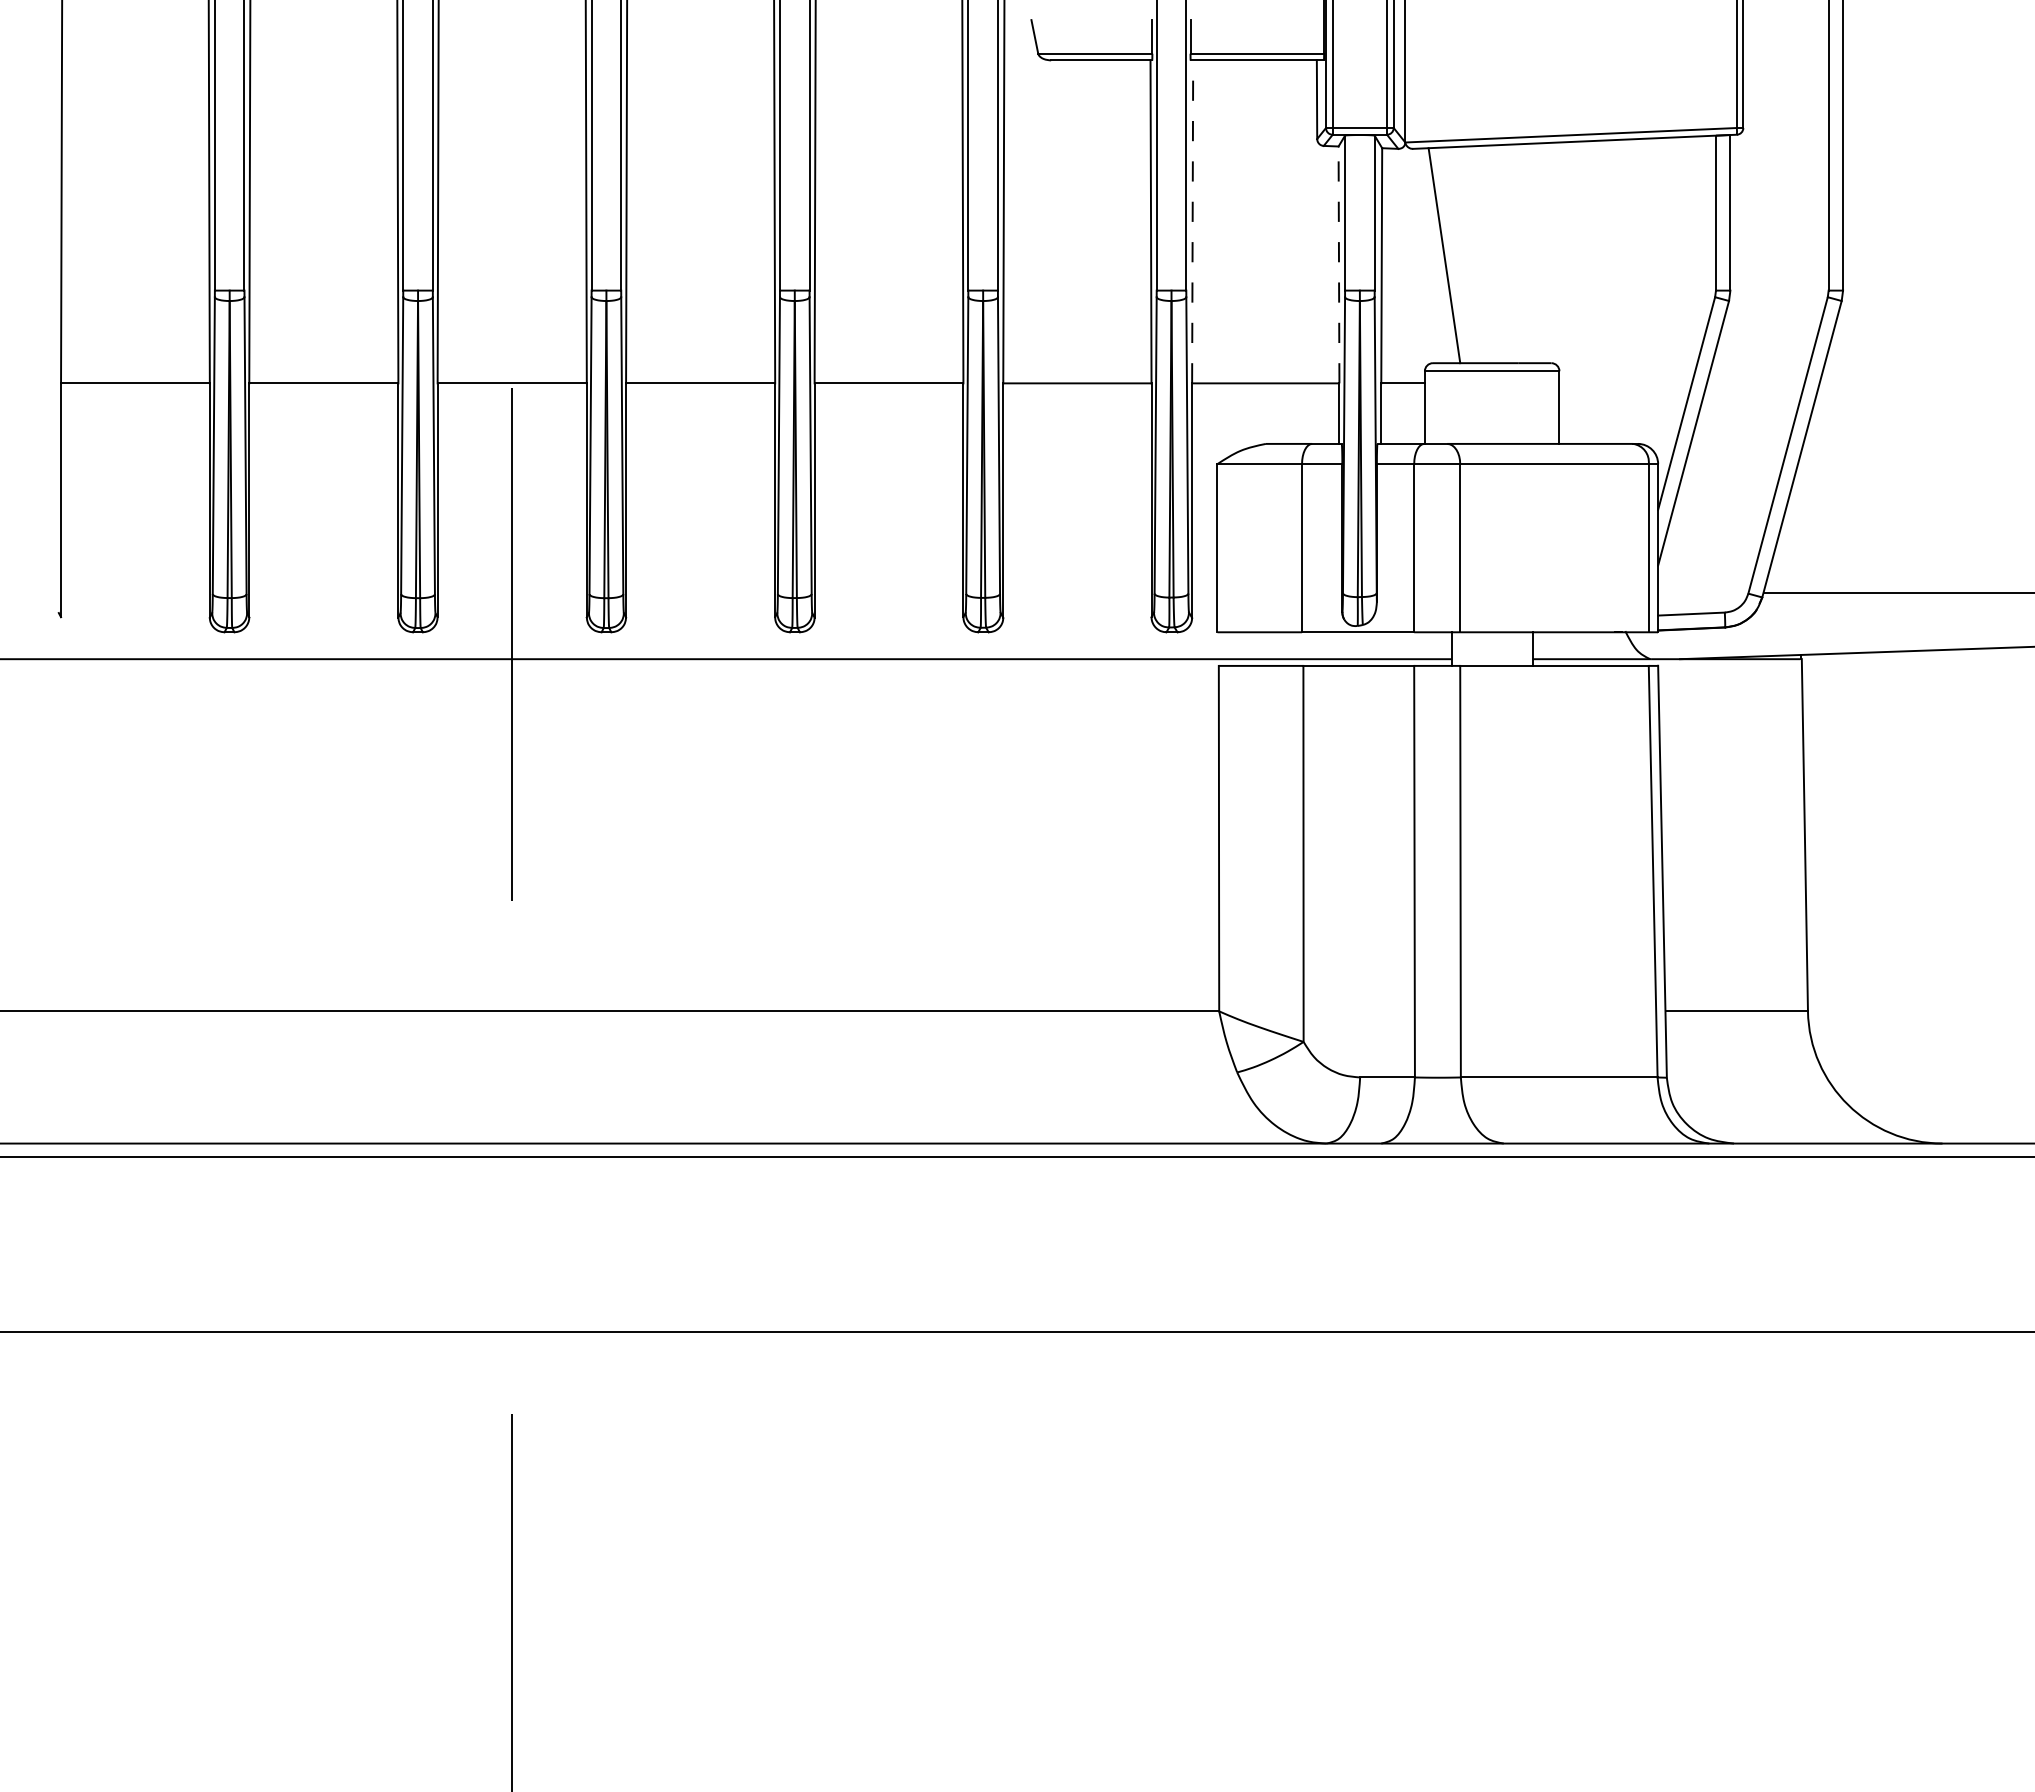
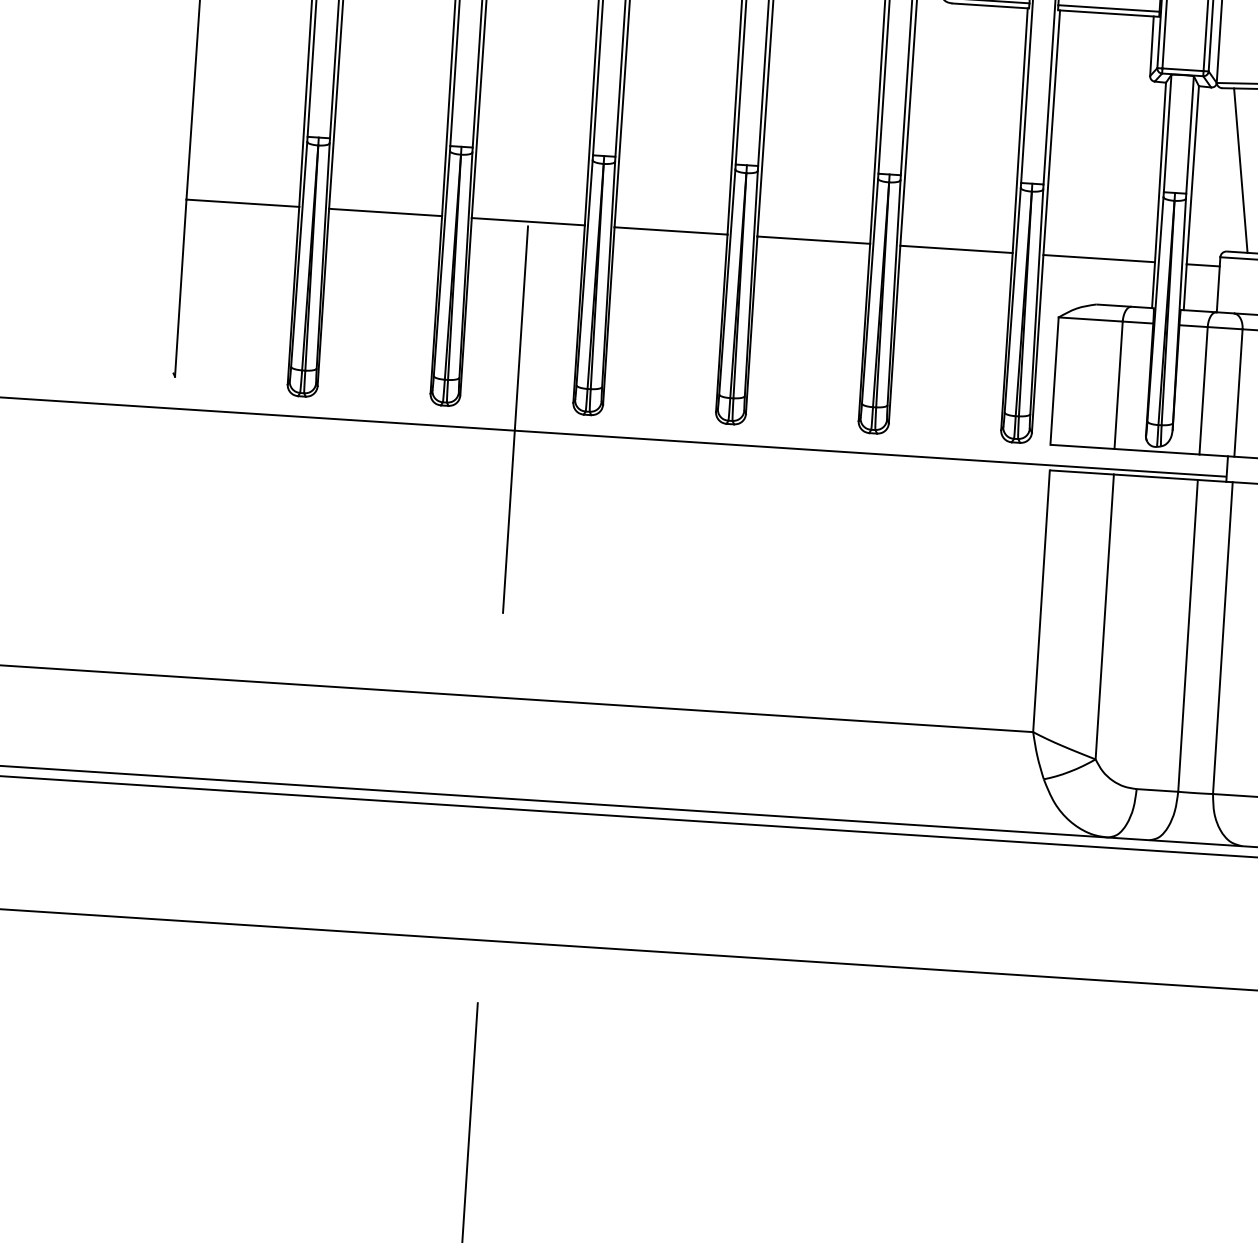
line: (1192, 221) -> (1051, 132), dashed -> solid
line: (1339, 264) -> (1160, 172), dashed -> solid

